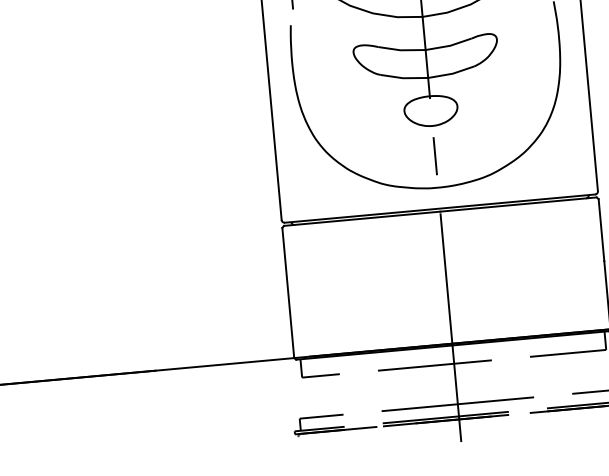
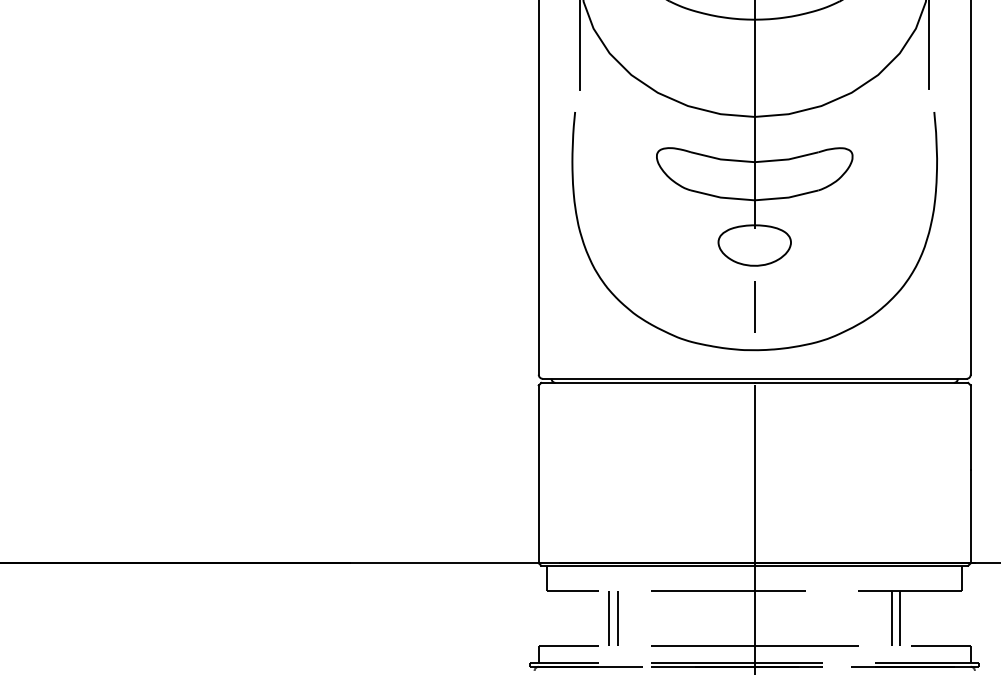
line: (556, 374) -> (891, 618), added
line: (562, 374) -> (900, 618), added
line: (349, 393) -> (609, 618), added
line: (355, 393) -> (617, 618), added

